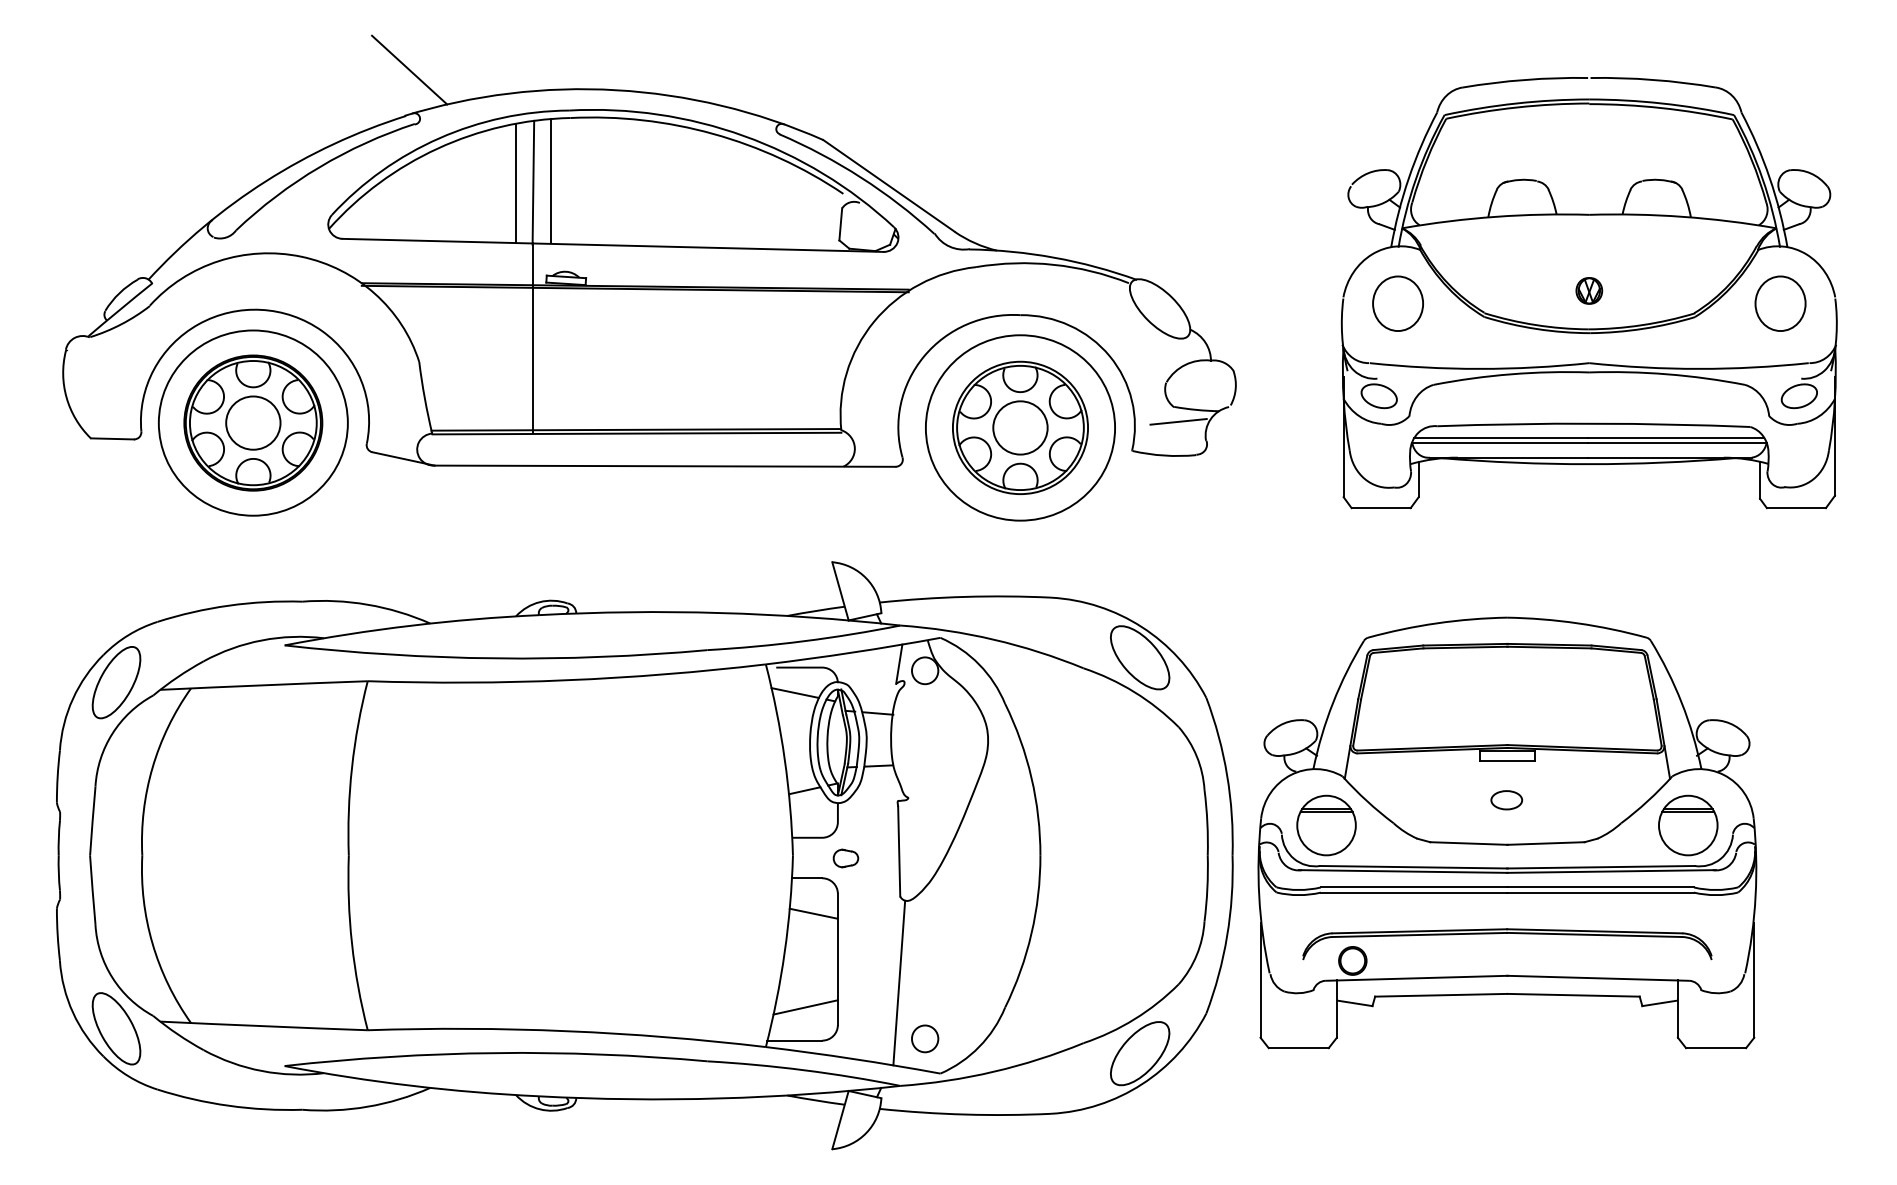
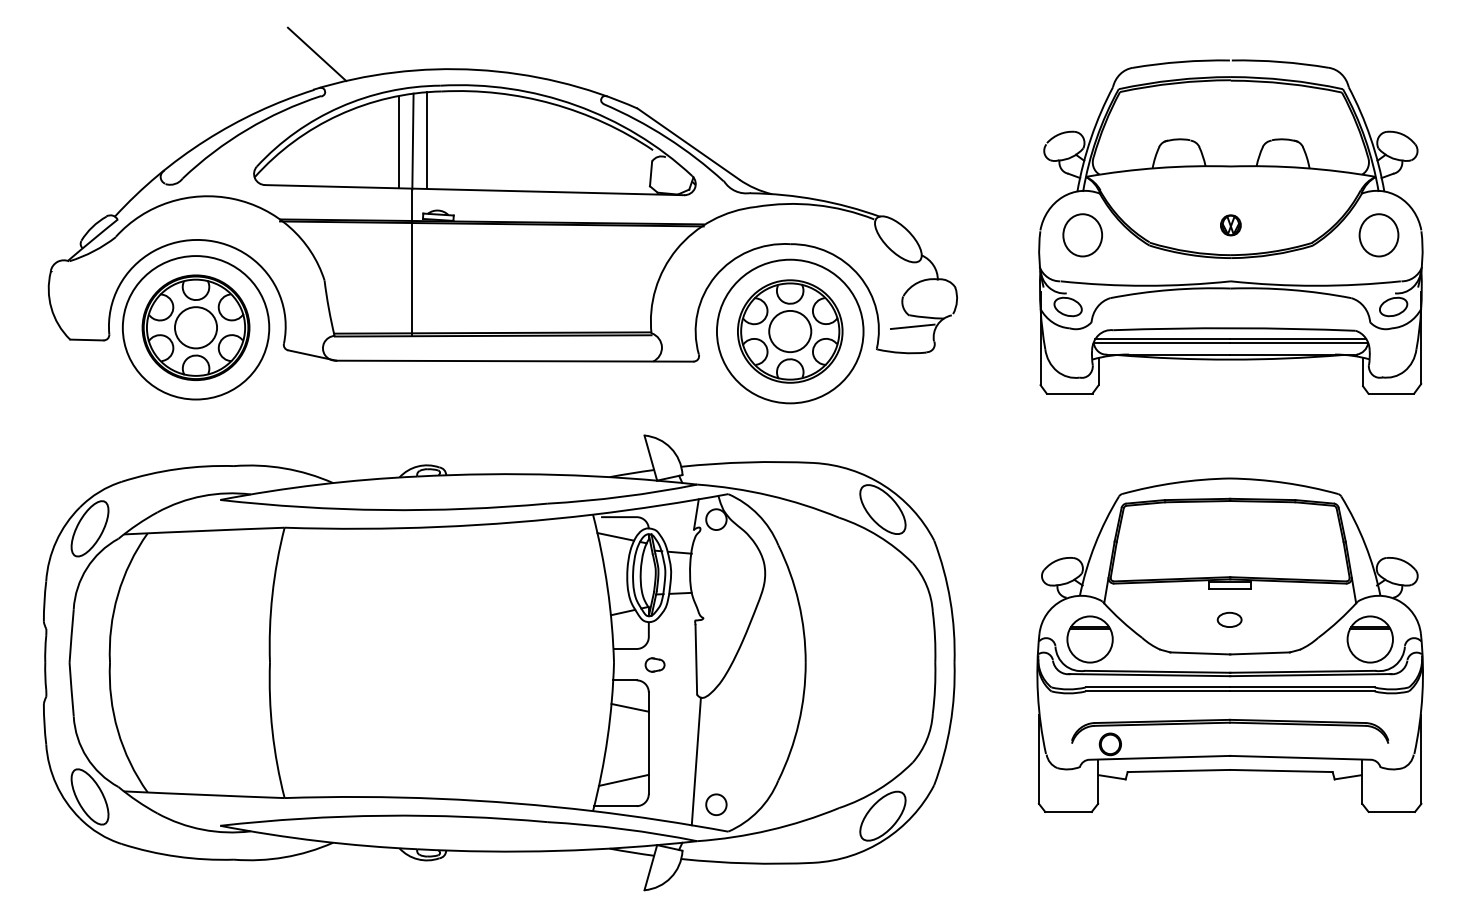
part: (1507, 832) -> (1230, 644), moved

